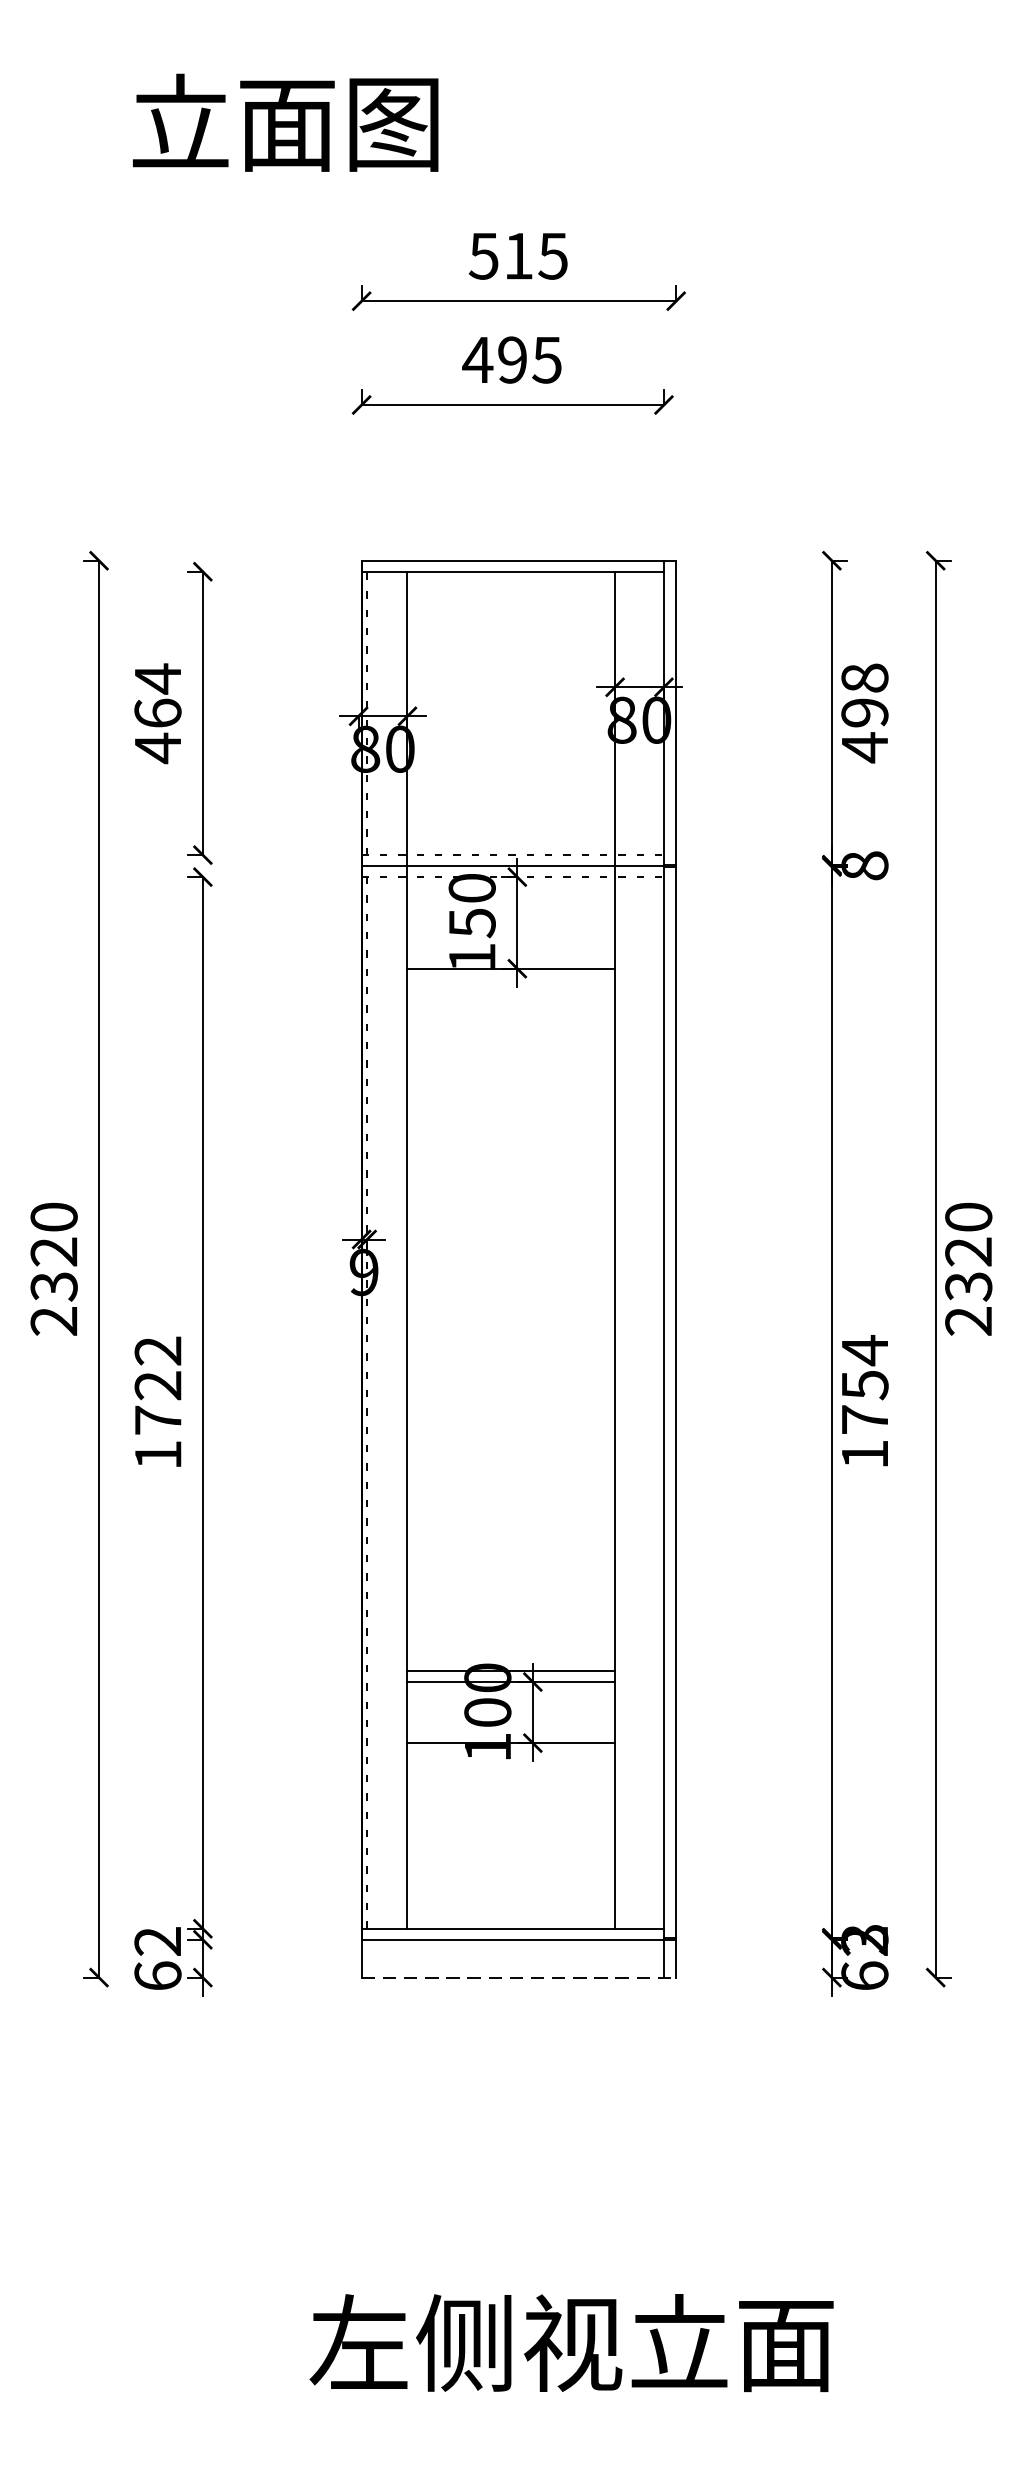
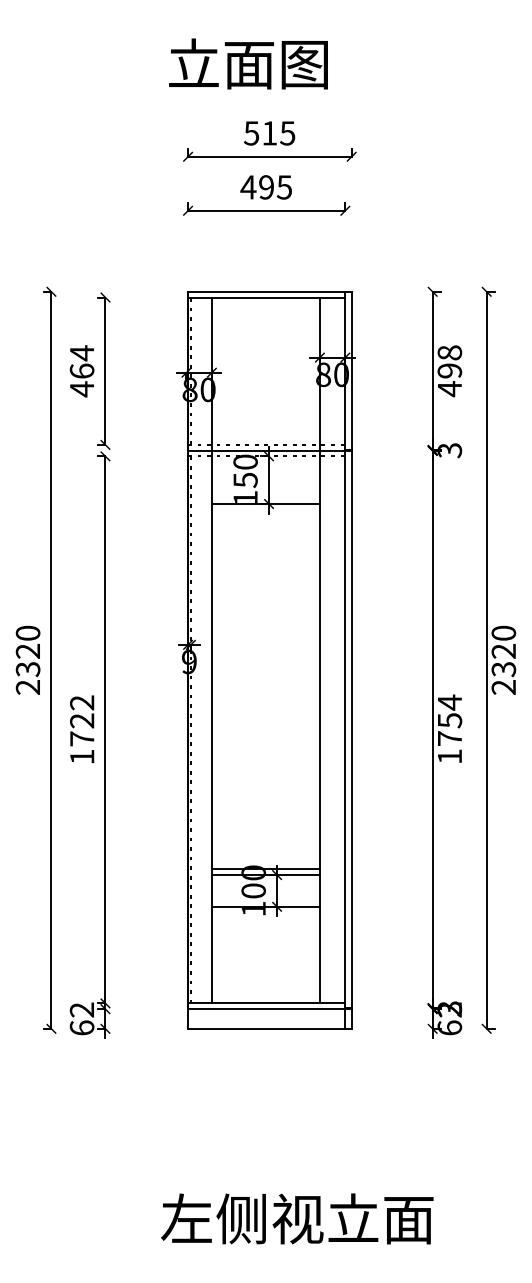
text: (285, 121) -> (248, 63), moved
text: (864, 865) -> (449, 450), 8 -> 3
line: (518, 1976) -> (269, 1028), dashed -> solid

